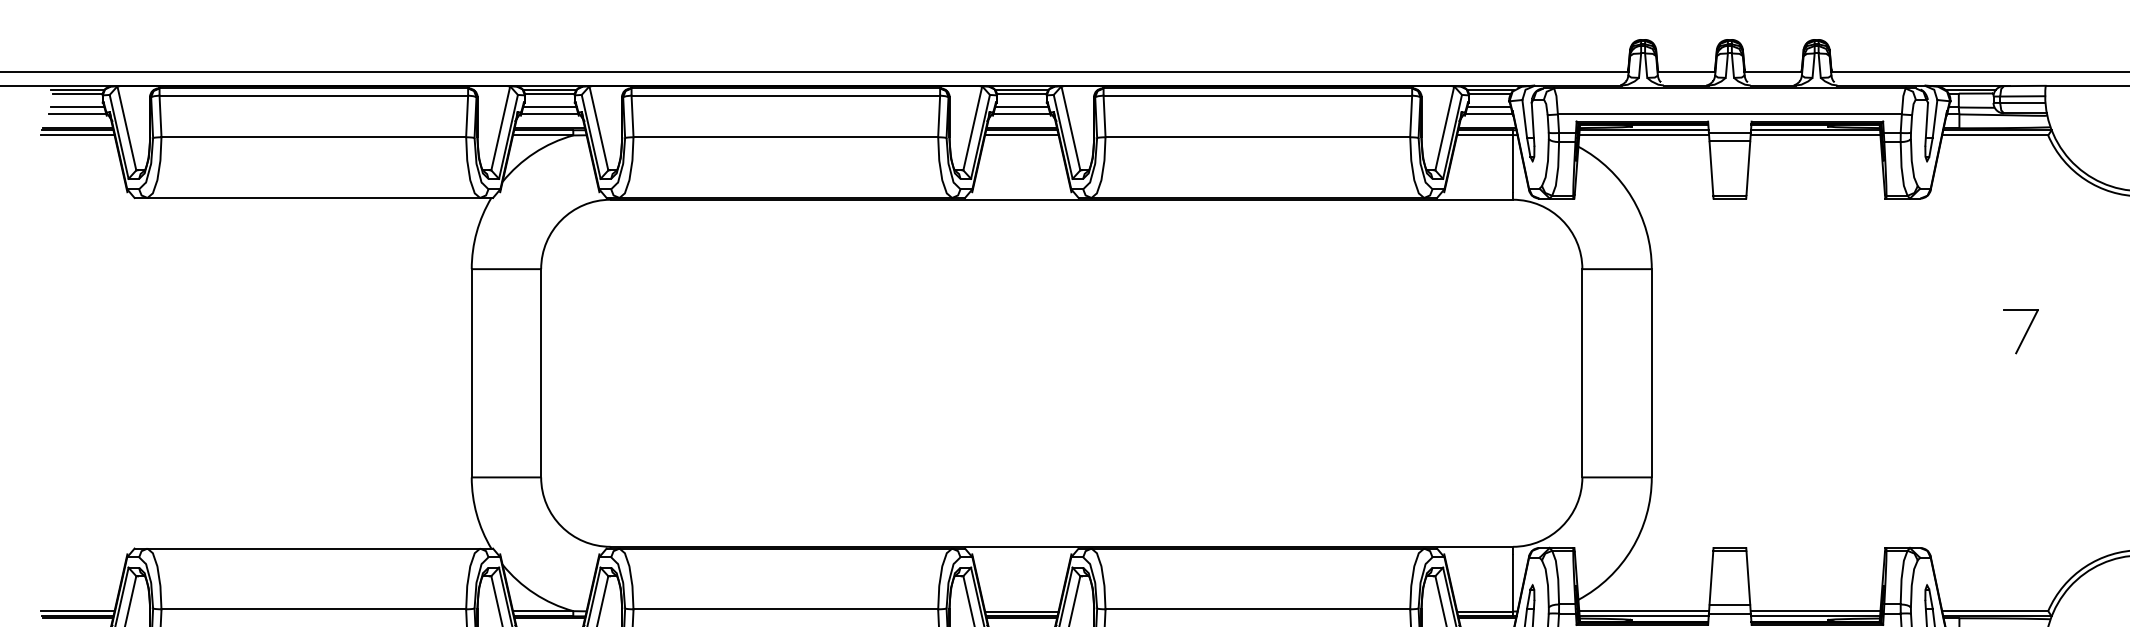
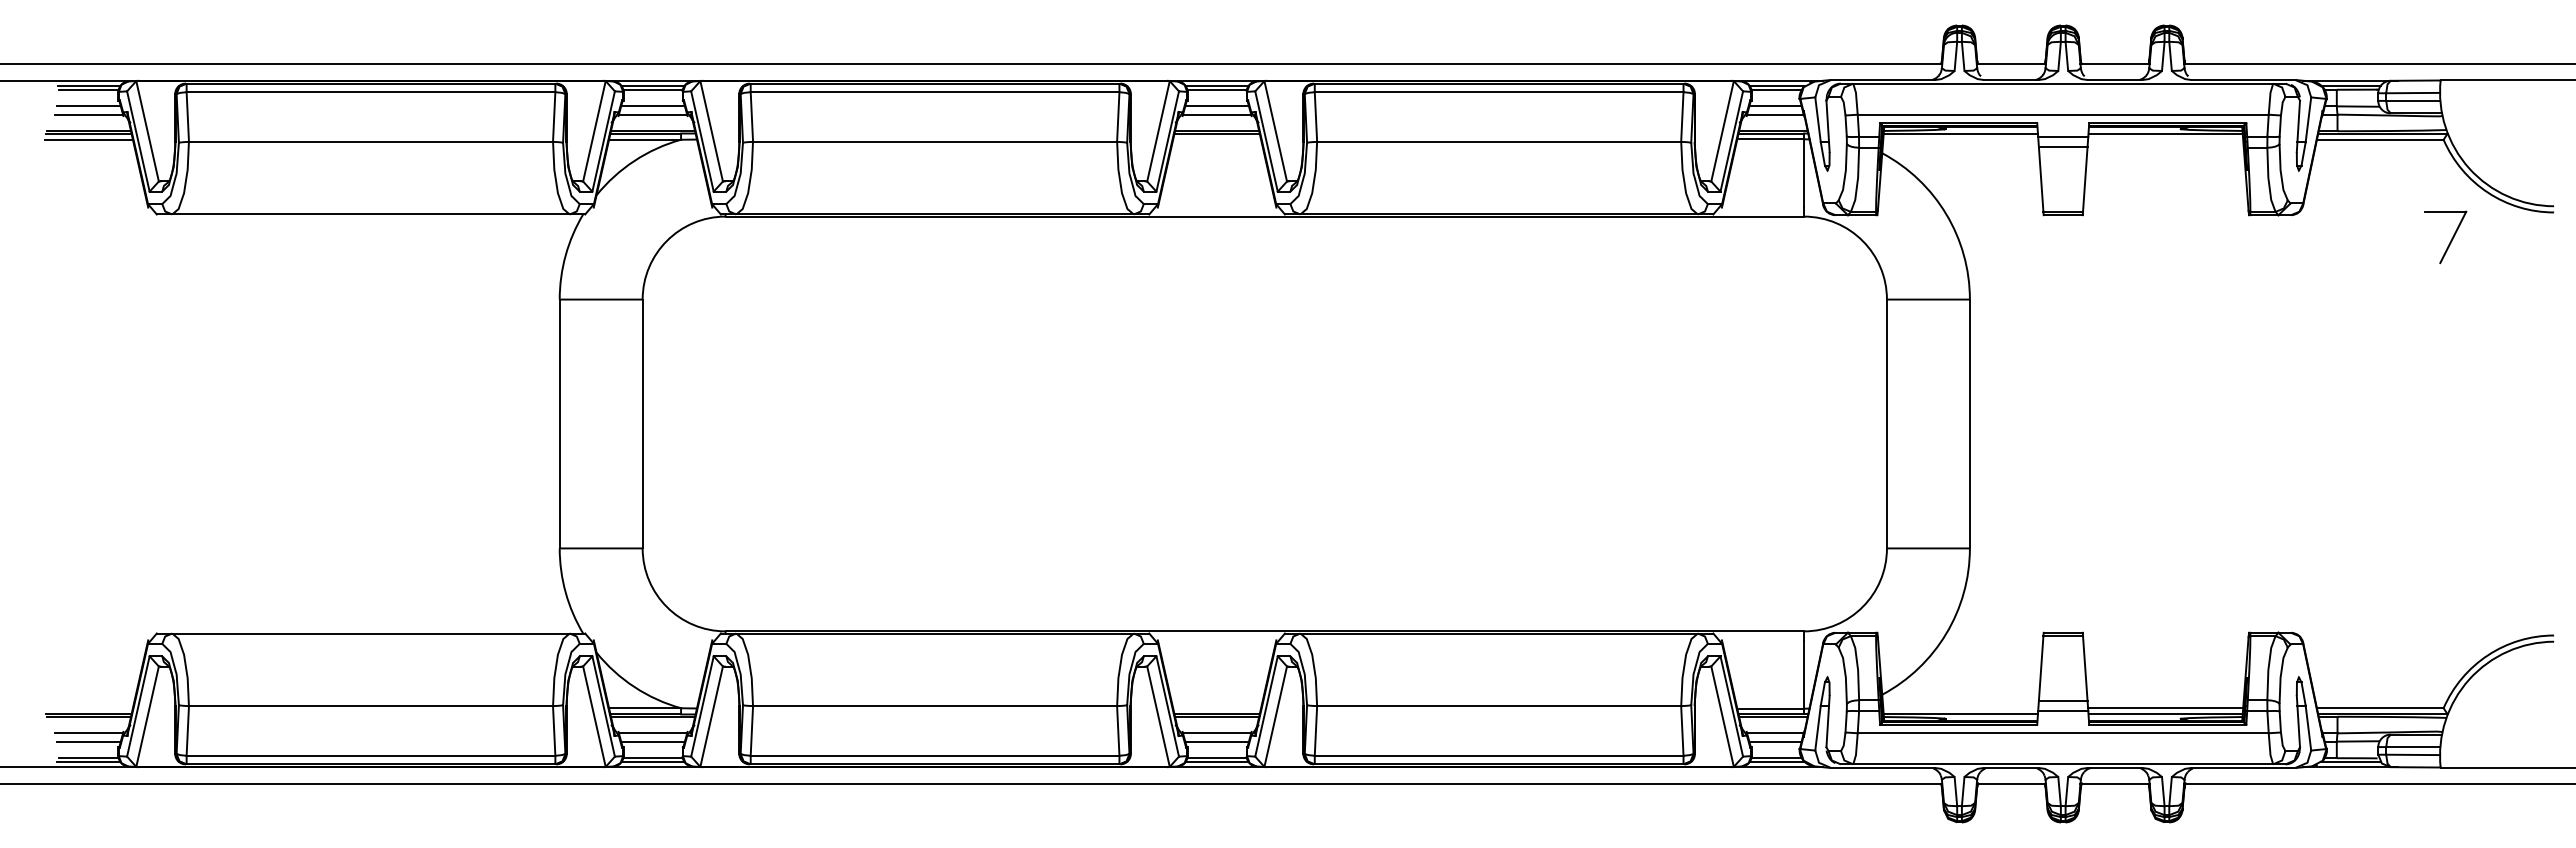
line: (1022, 135) -> (1217, 139), removed
line: (1643, 135) -> (1960, 139), removed
line: (1815, 135) -> (2165, 139), removed
part: (2020, 331) -> (2445, 237), moved
line: (77, 611) -> (88, 708), removed
line: (1022, 611) -> (1217, 708), removed
line: (1643, 611) -> (1960, 708), removed

